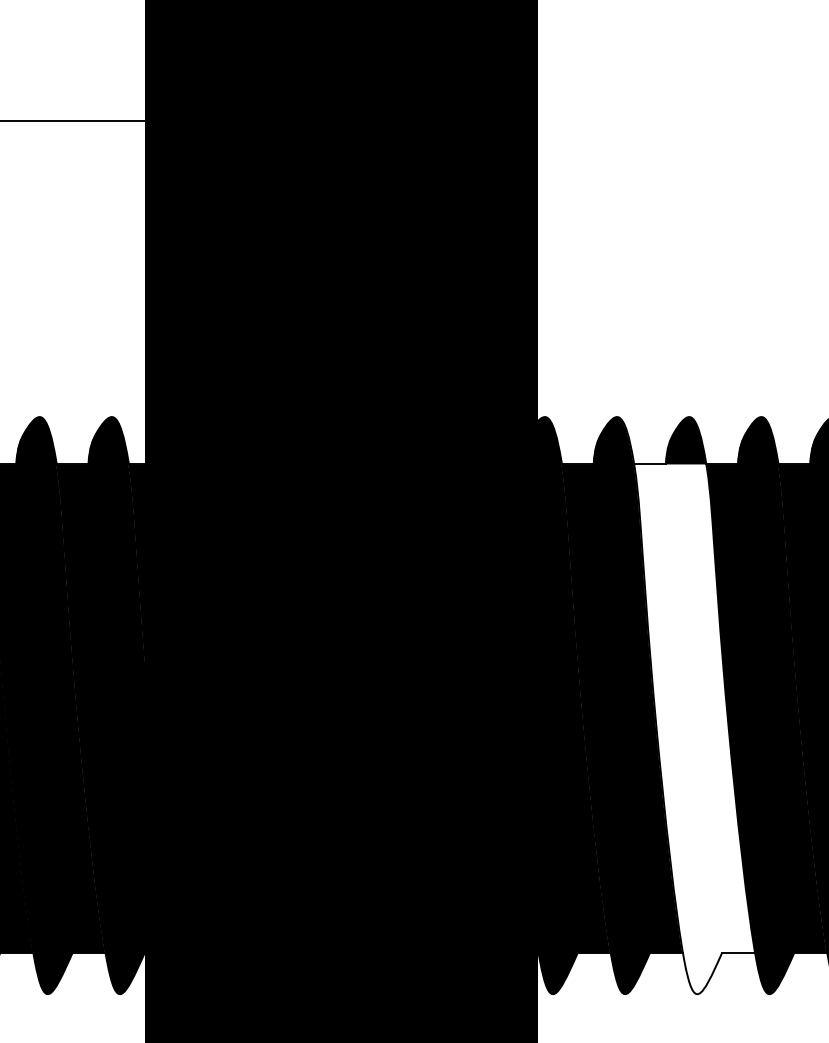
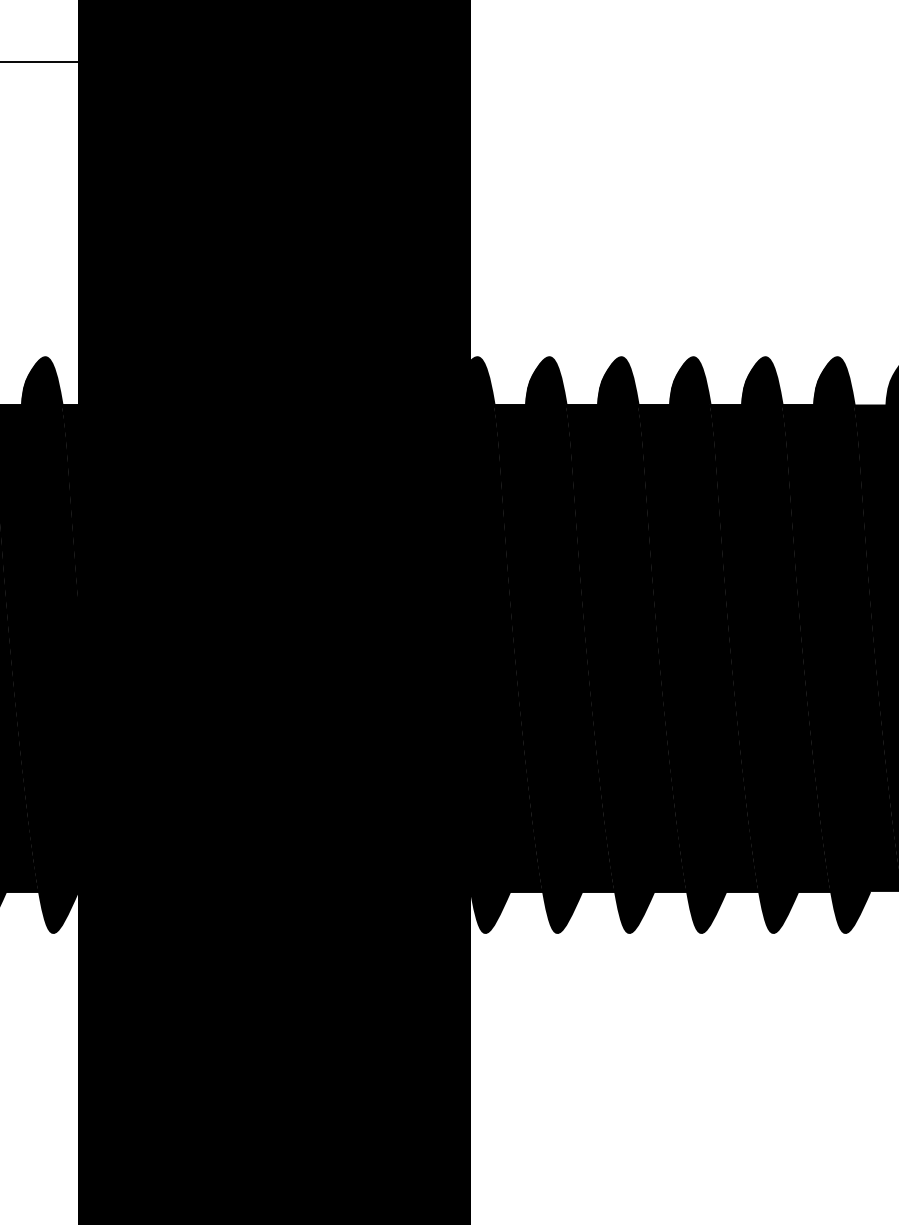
fill: (674, 706) -> (606, 645), added

